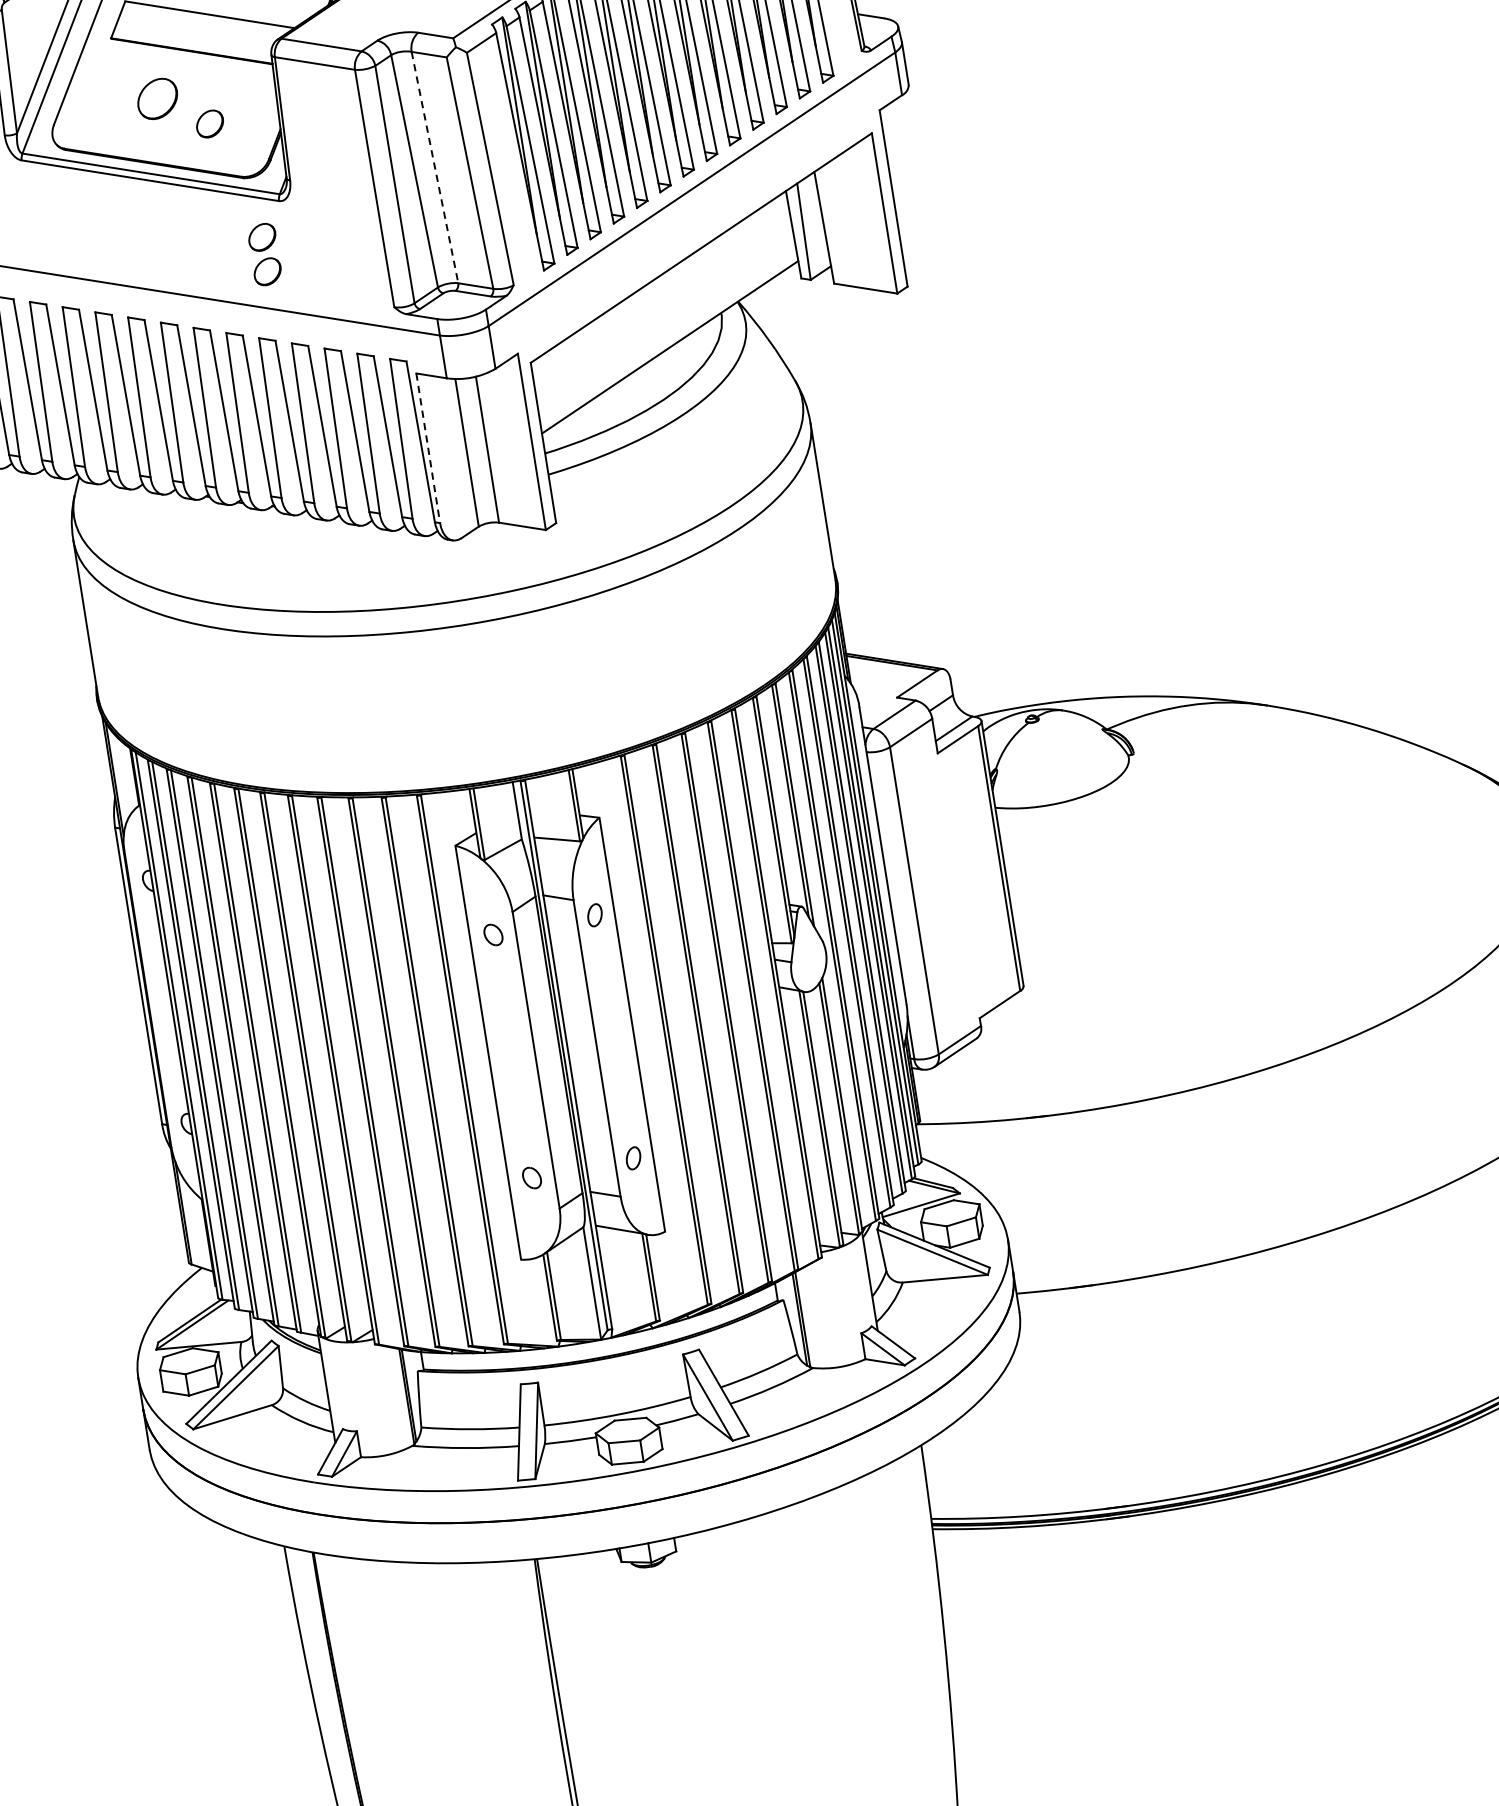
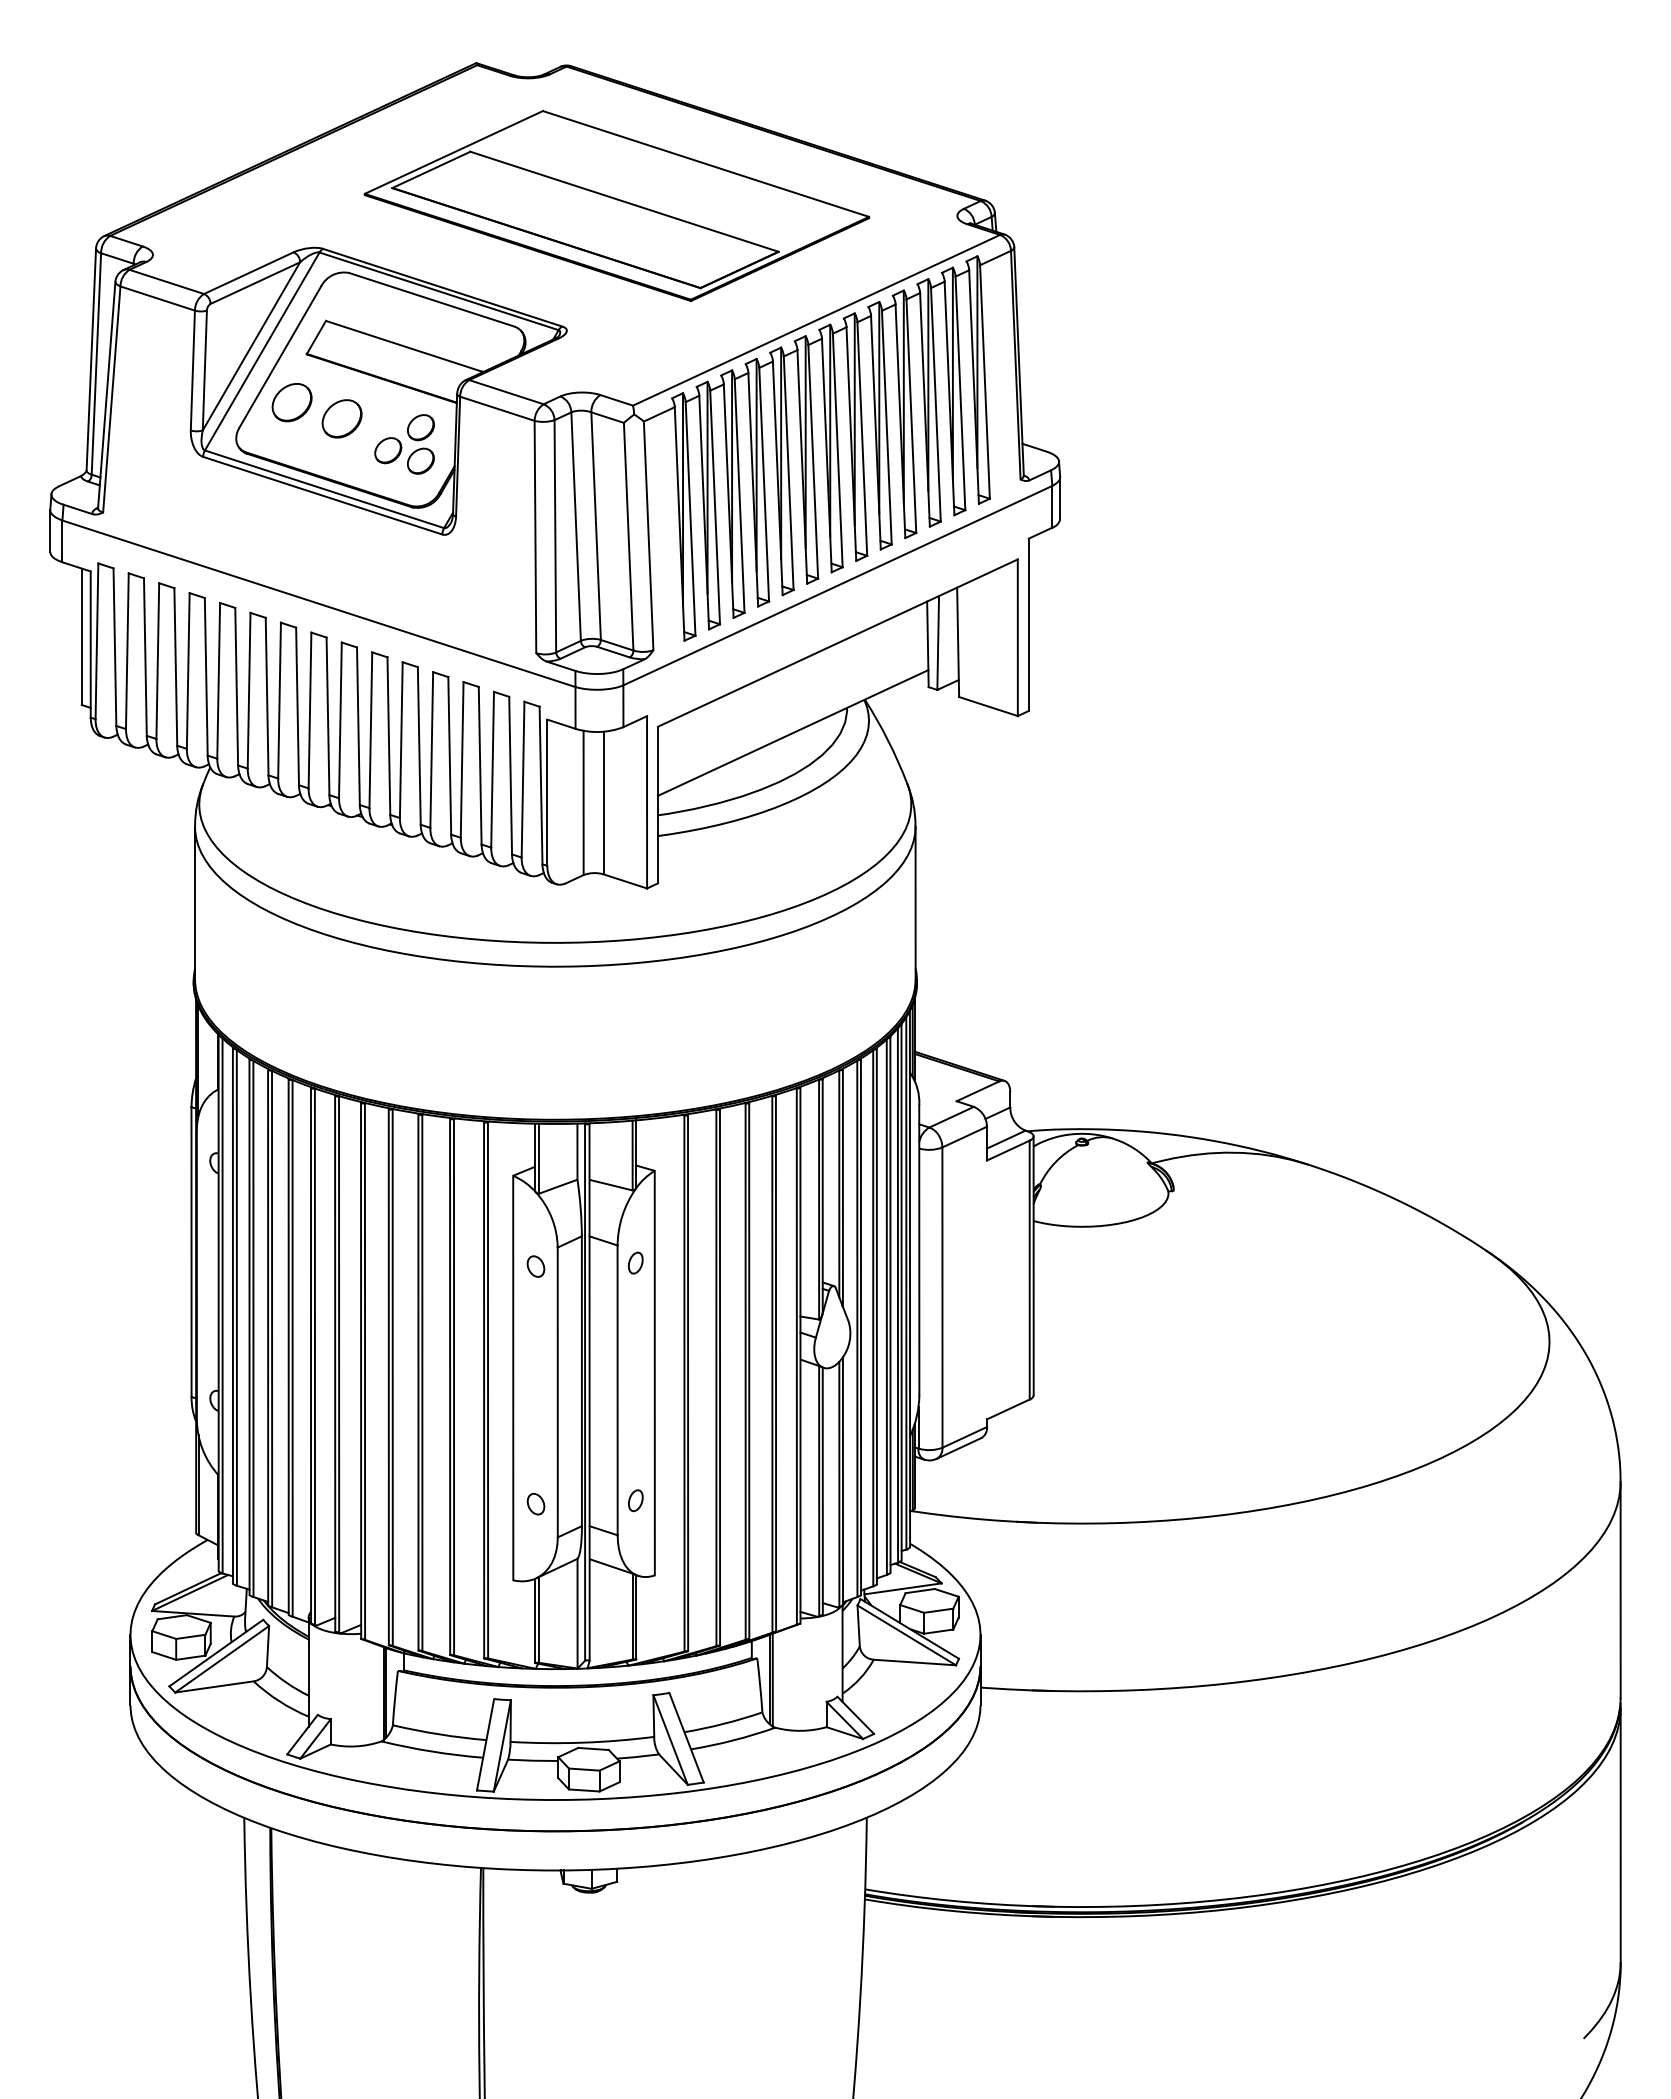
part: (103, 90) -> (291, 402), added
line: (435, 167) -> (596, 526), dashed -> solid
part: (264, 254) -> (420, 444), moved
line: (428, 449) -> (547, 793), dashed -> solid

